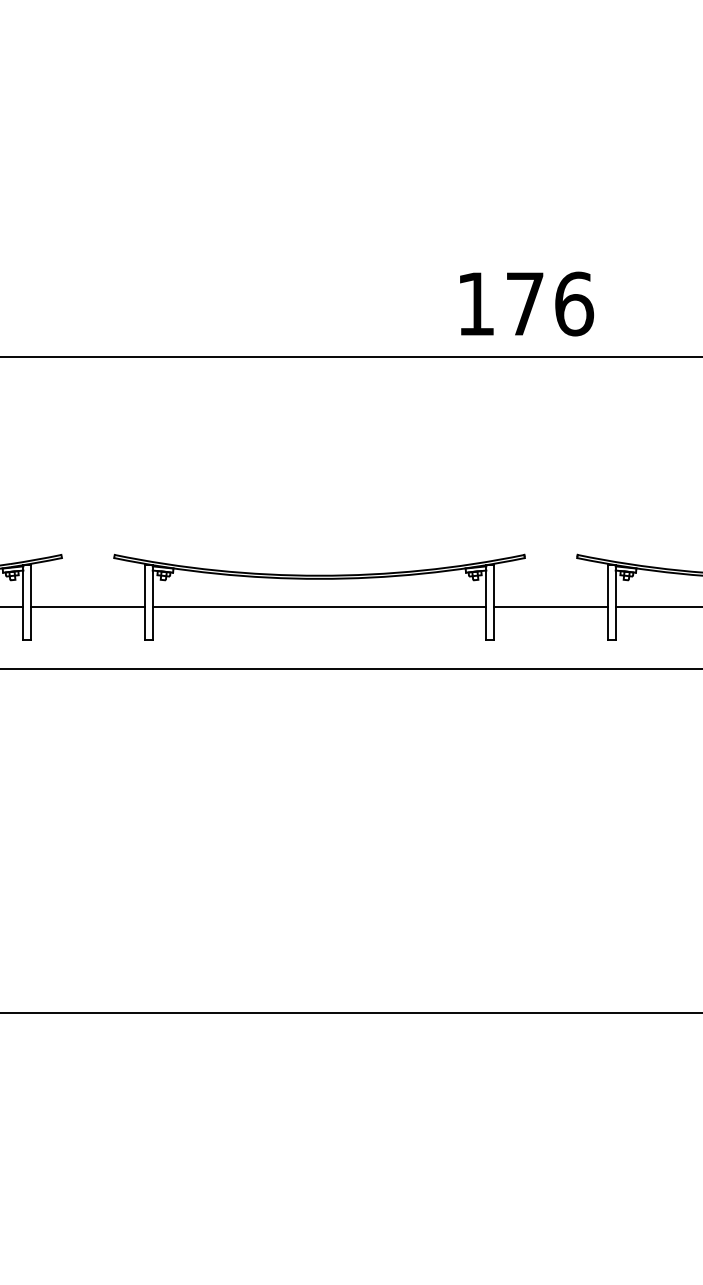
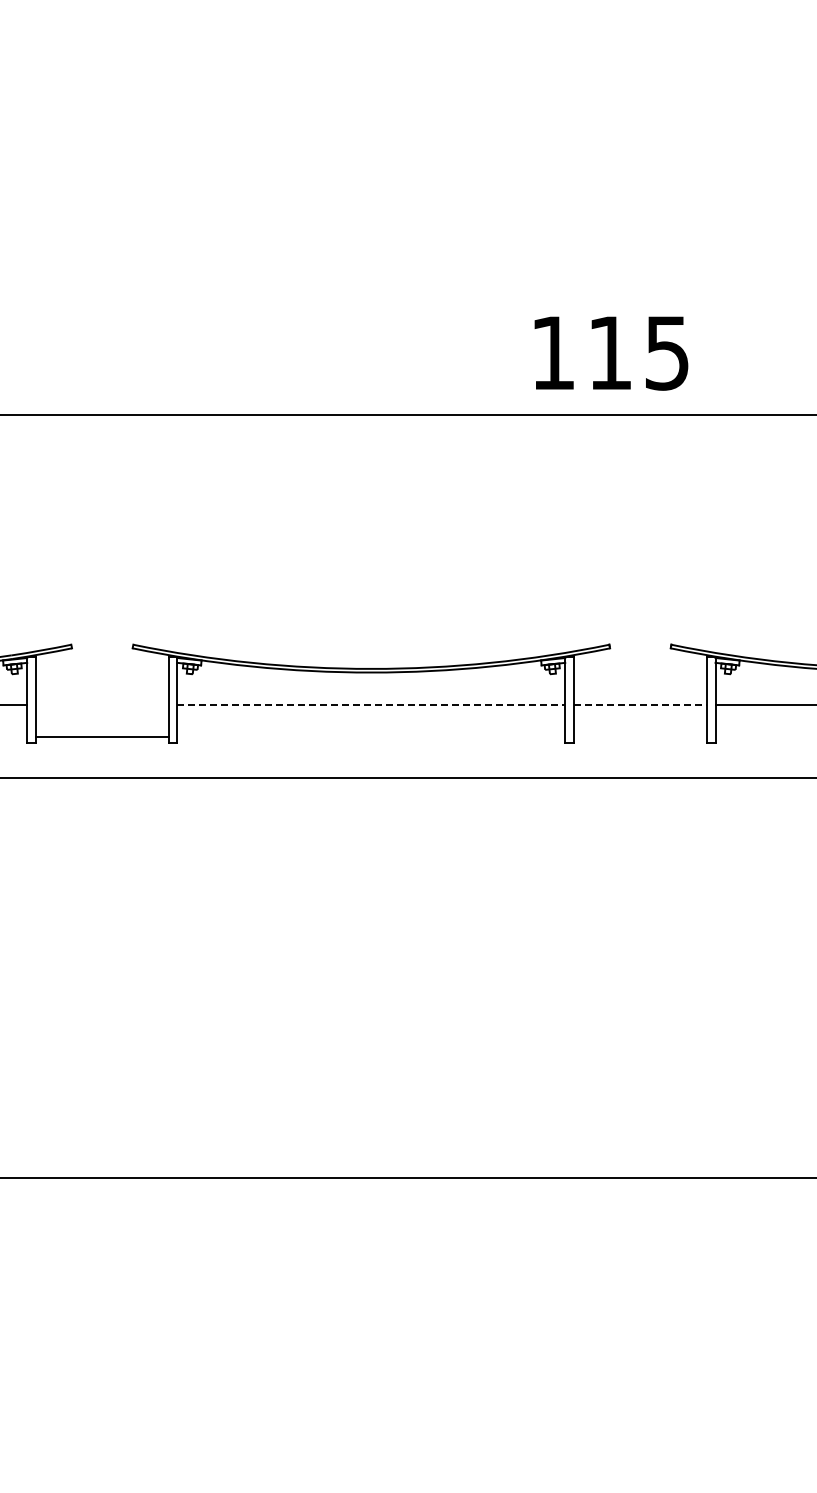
text: (550, 303) -> (639, 352), 176 -> 115
line: (88, 606) -> (102, 736), moved
line: (319, 606) -> (371, 704), solid -> dashed
line: (551, 606) -> (640, 704), solid -> dashed

